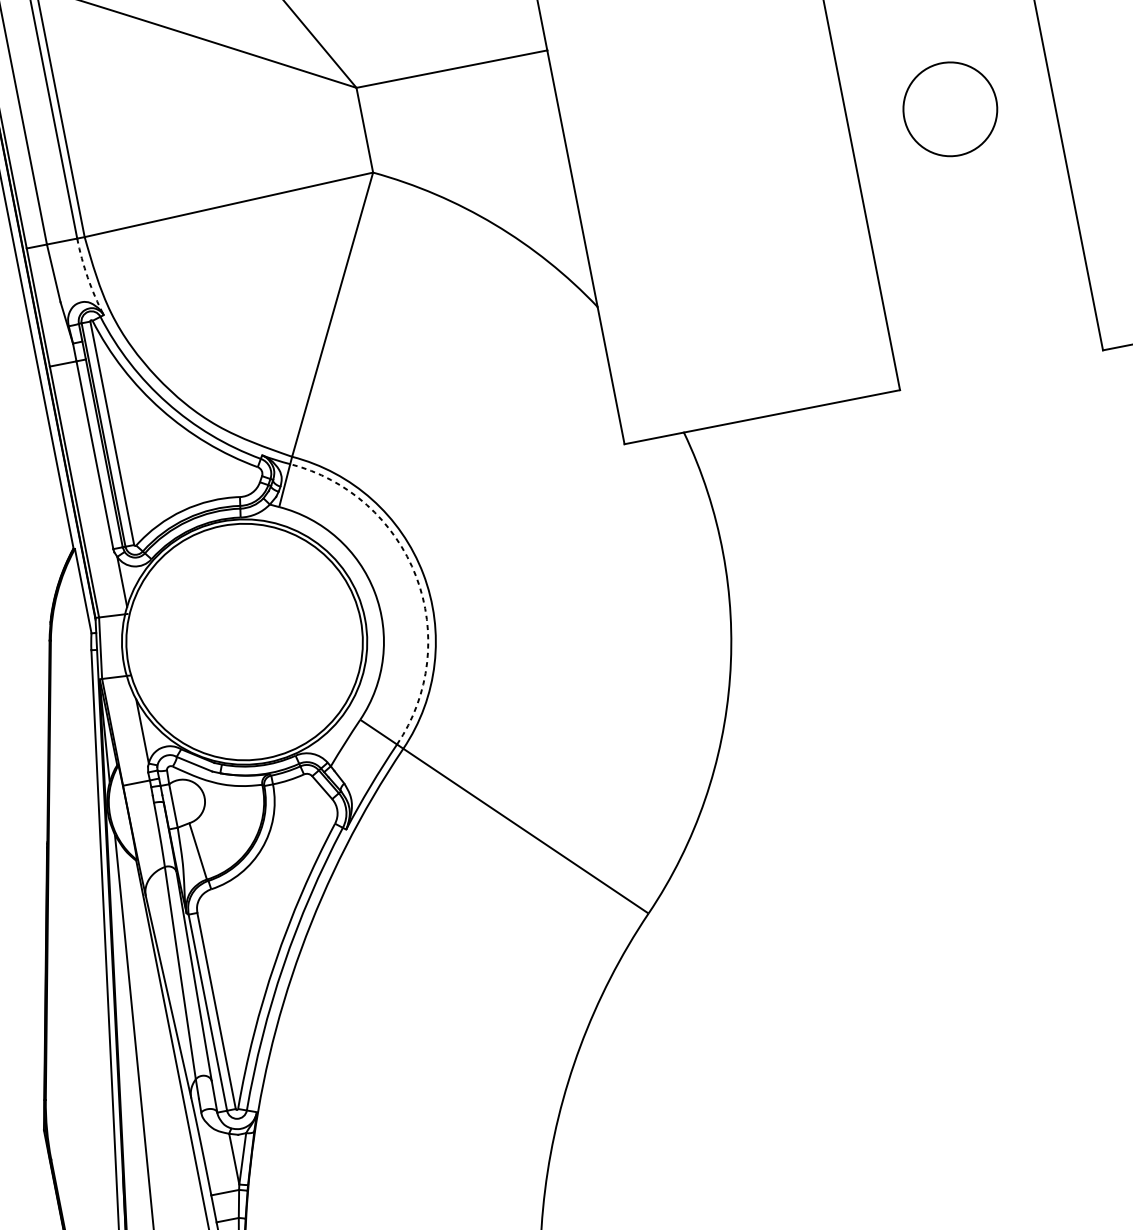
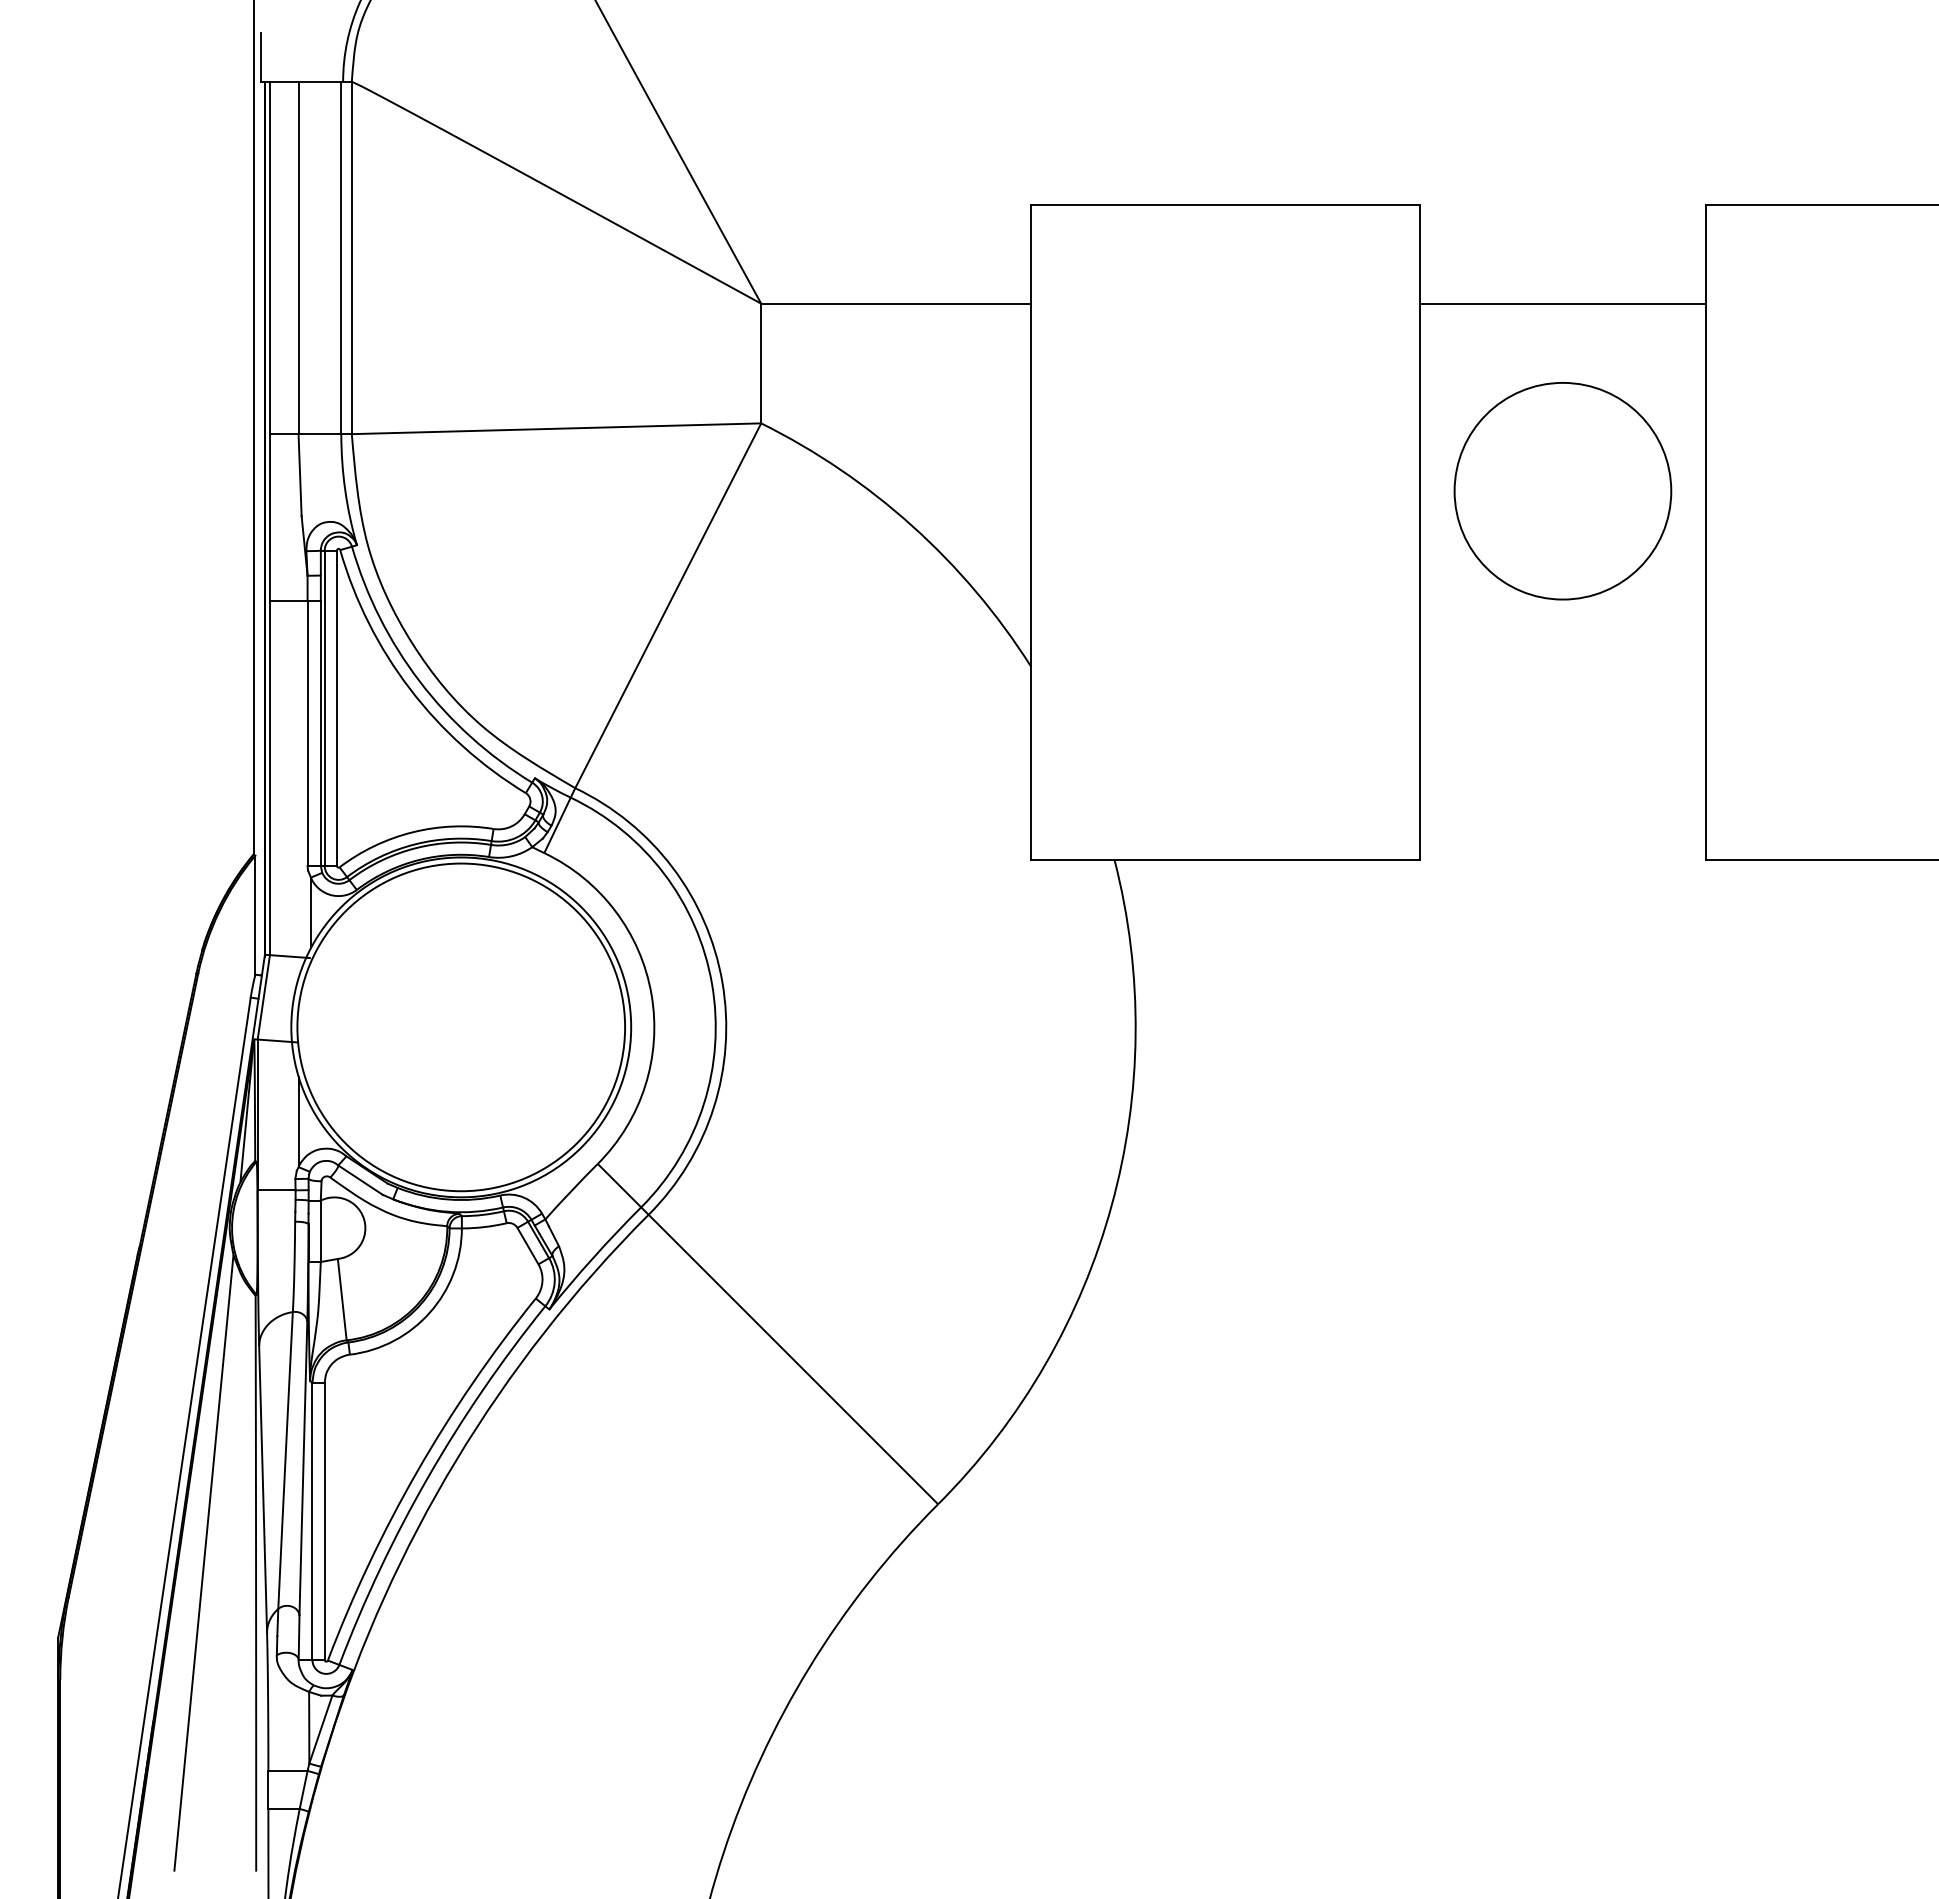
circle: (950, 109) -> (1562, 491), size x1.67
arc: (88, 277) -> (345, 490), dashed -> solid
arc: (416, 576) -> (712, 984), dashed -> solid

